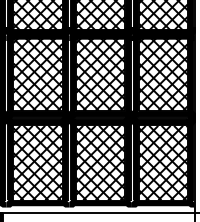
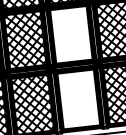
hatch: (100, 73) -> (71, 33), removed
hatch: (100, 162) -> (78, 99), removed

